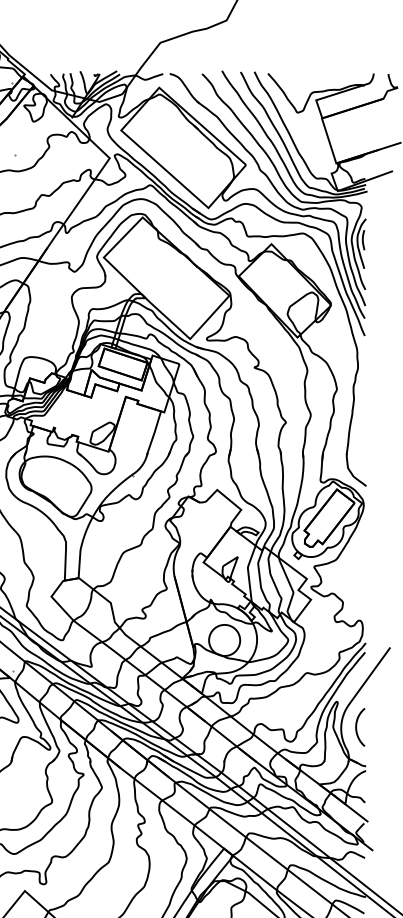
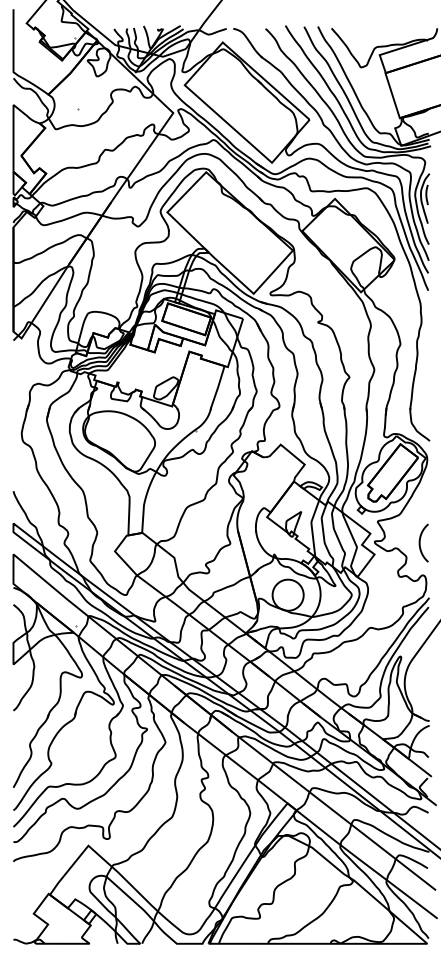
curve: (356, 726) -> (420, 542), moved

